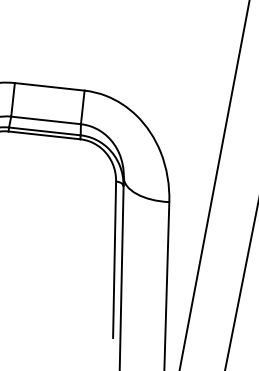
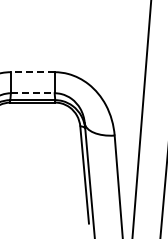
line: (49, 87) -> (32, 72), solid -> dashed
line: (45, 120) -> (32, 93), solid -> dashed

